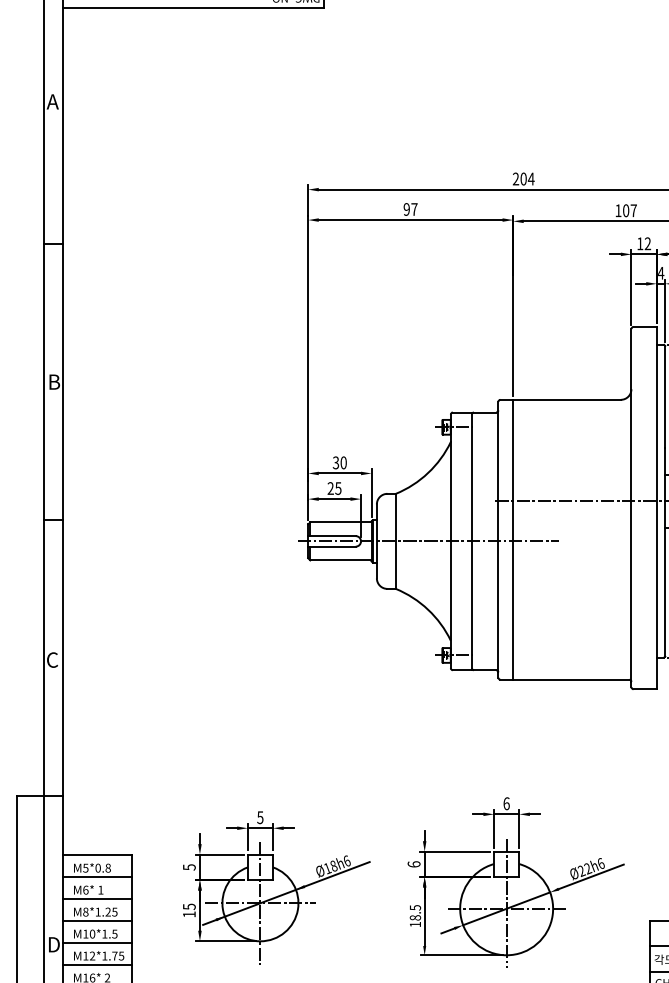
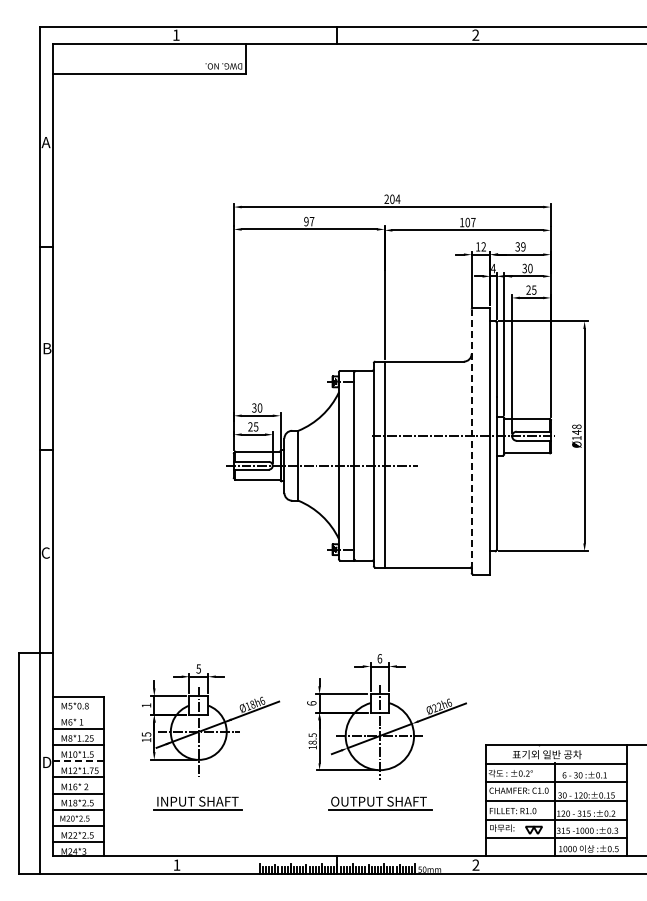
line: (631, 505) -> (471, 439), solid -> dashed
text: (189, 867) -> (146, 705), 5 -> 1
line: (96, 876) -> (78, 712), removed
line: (96, 943) -> (78, 761), solid -> dashed

